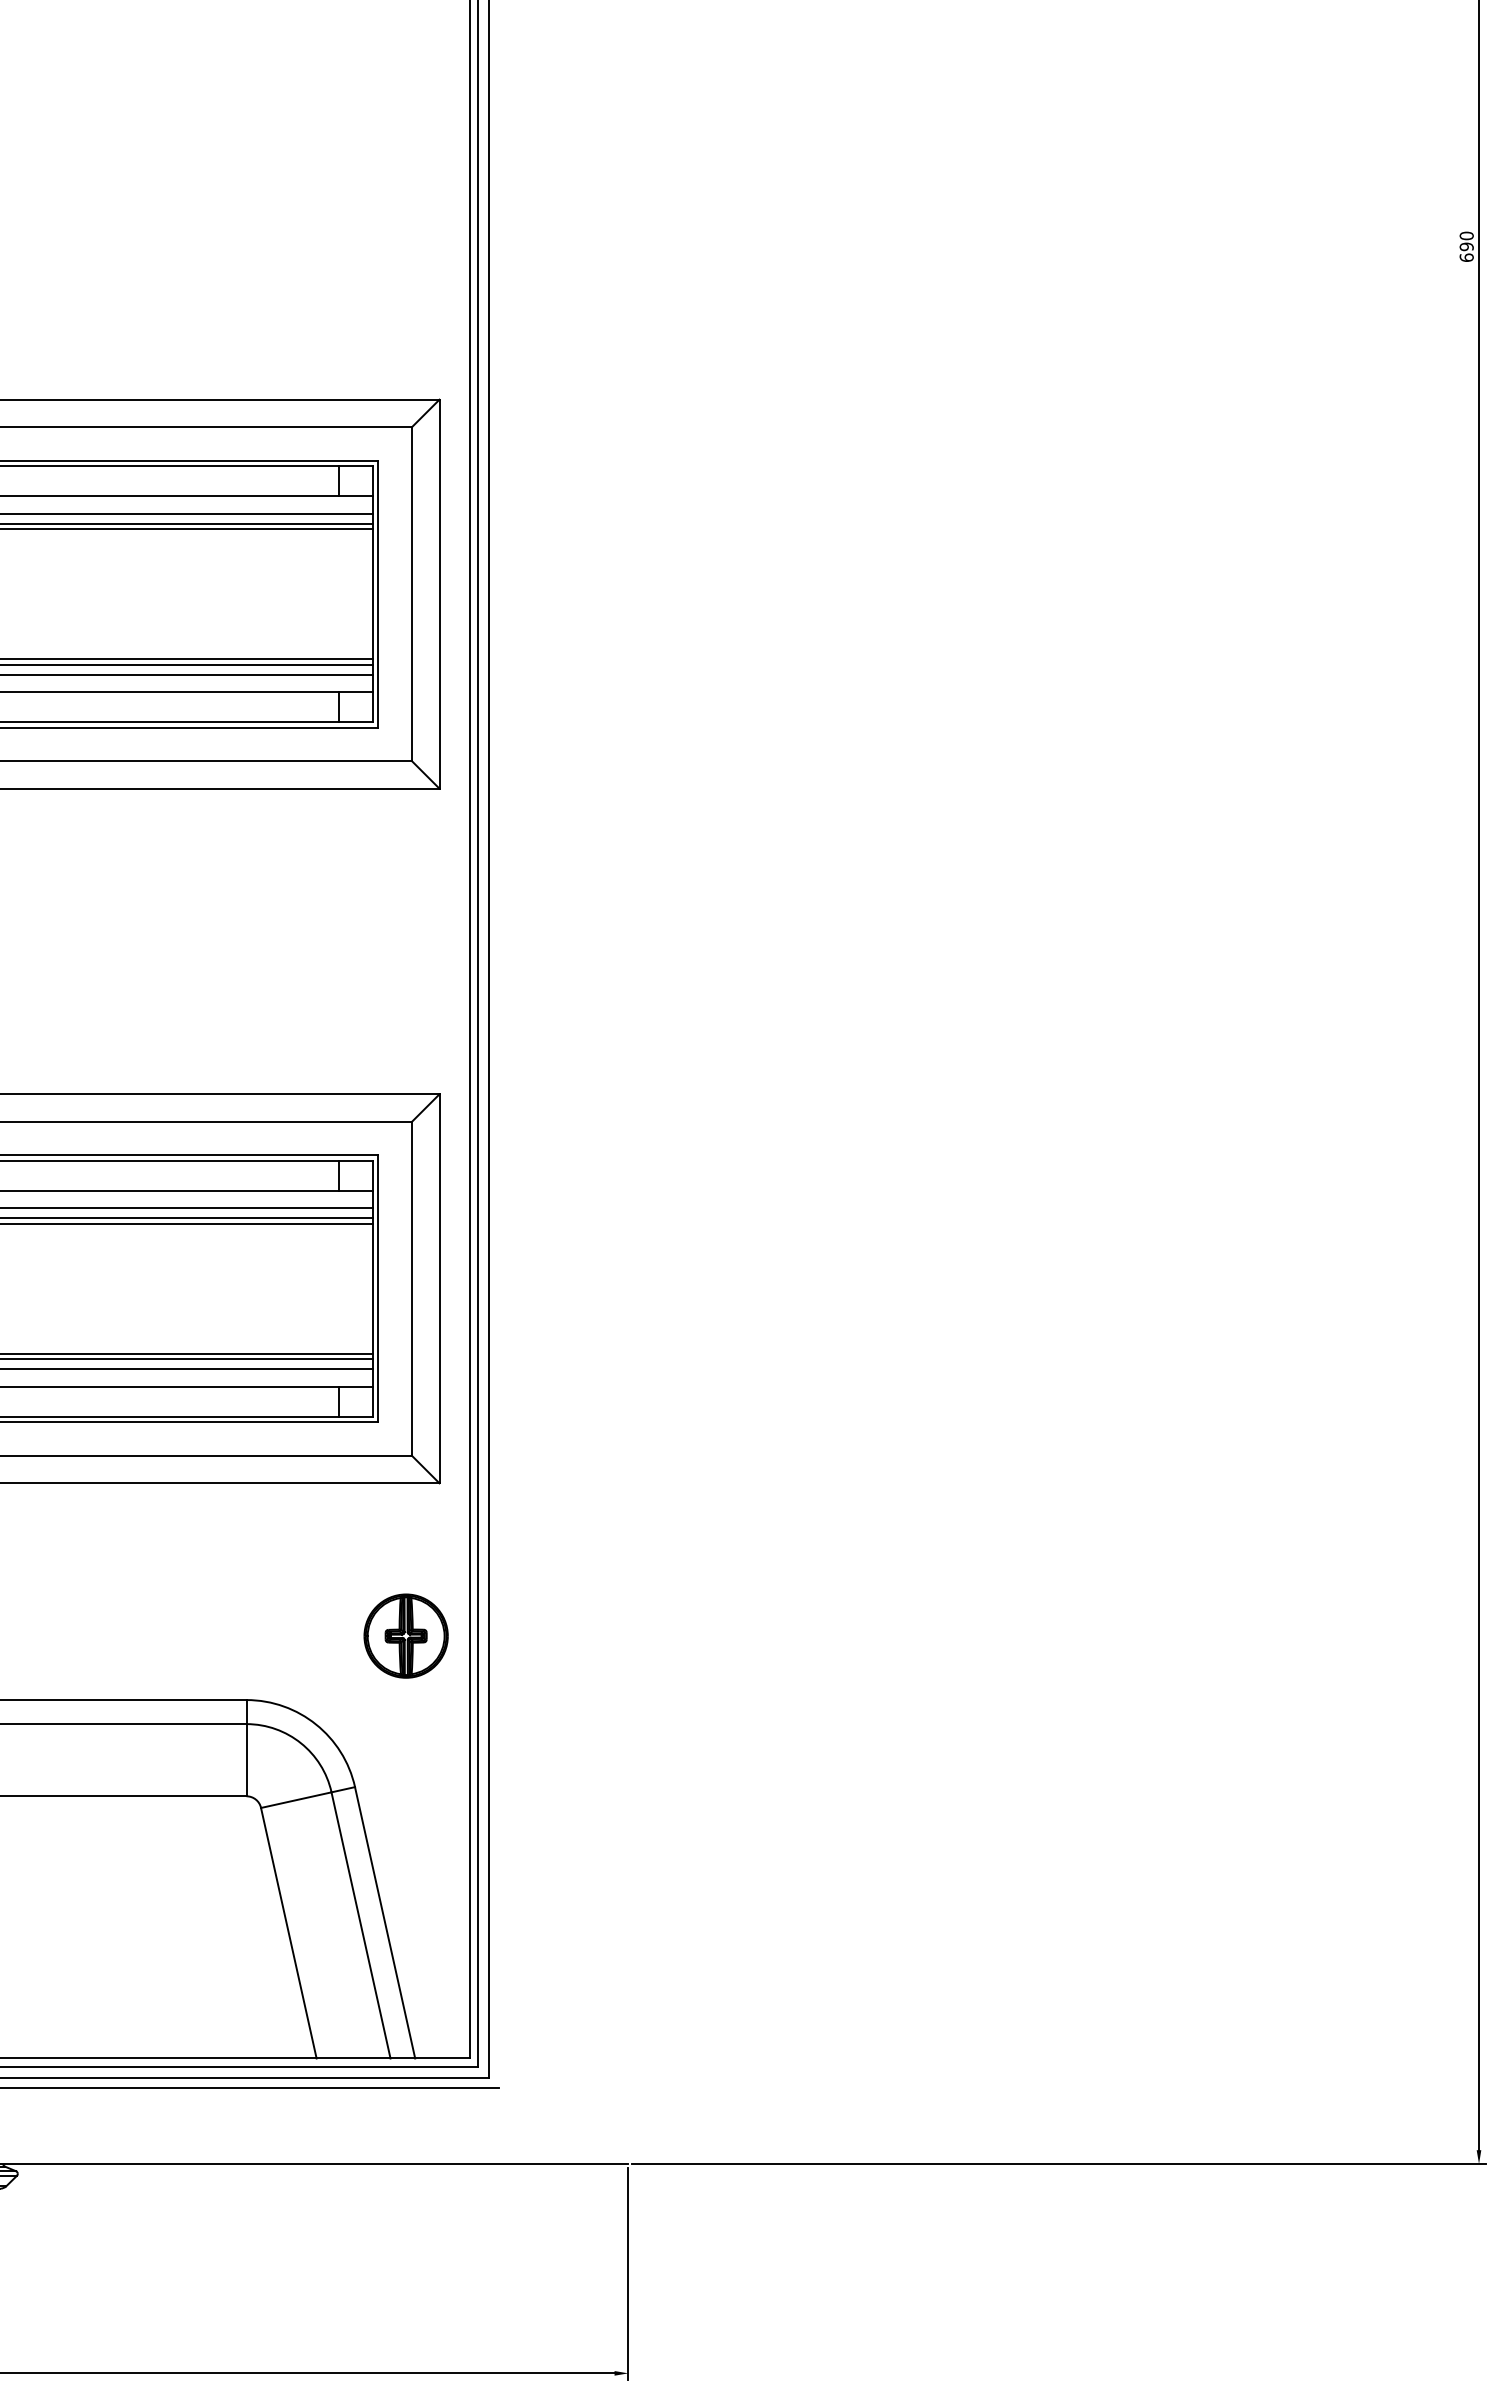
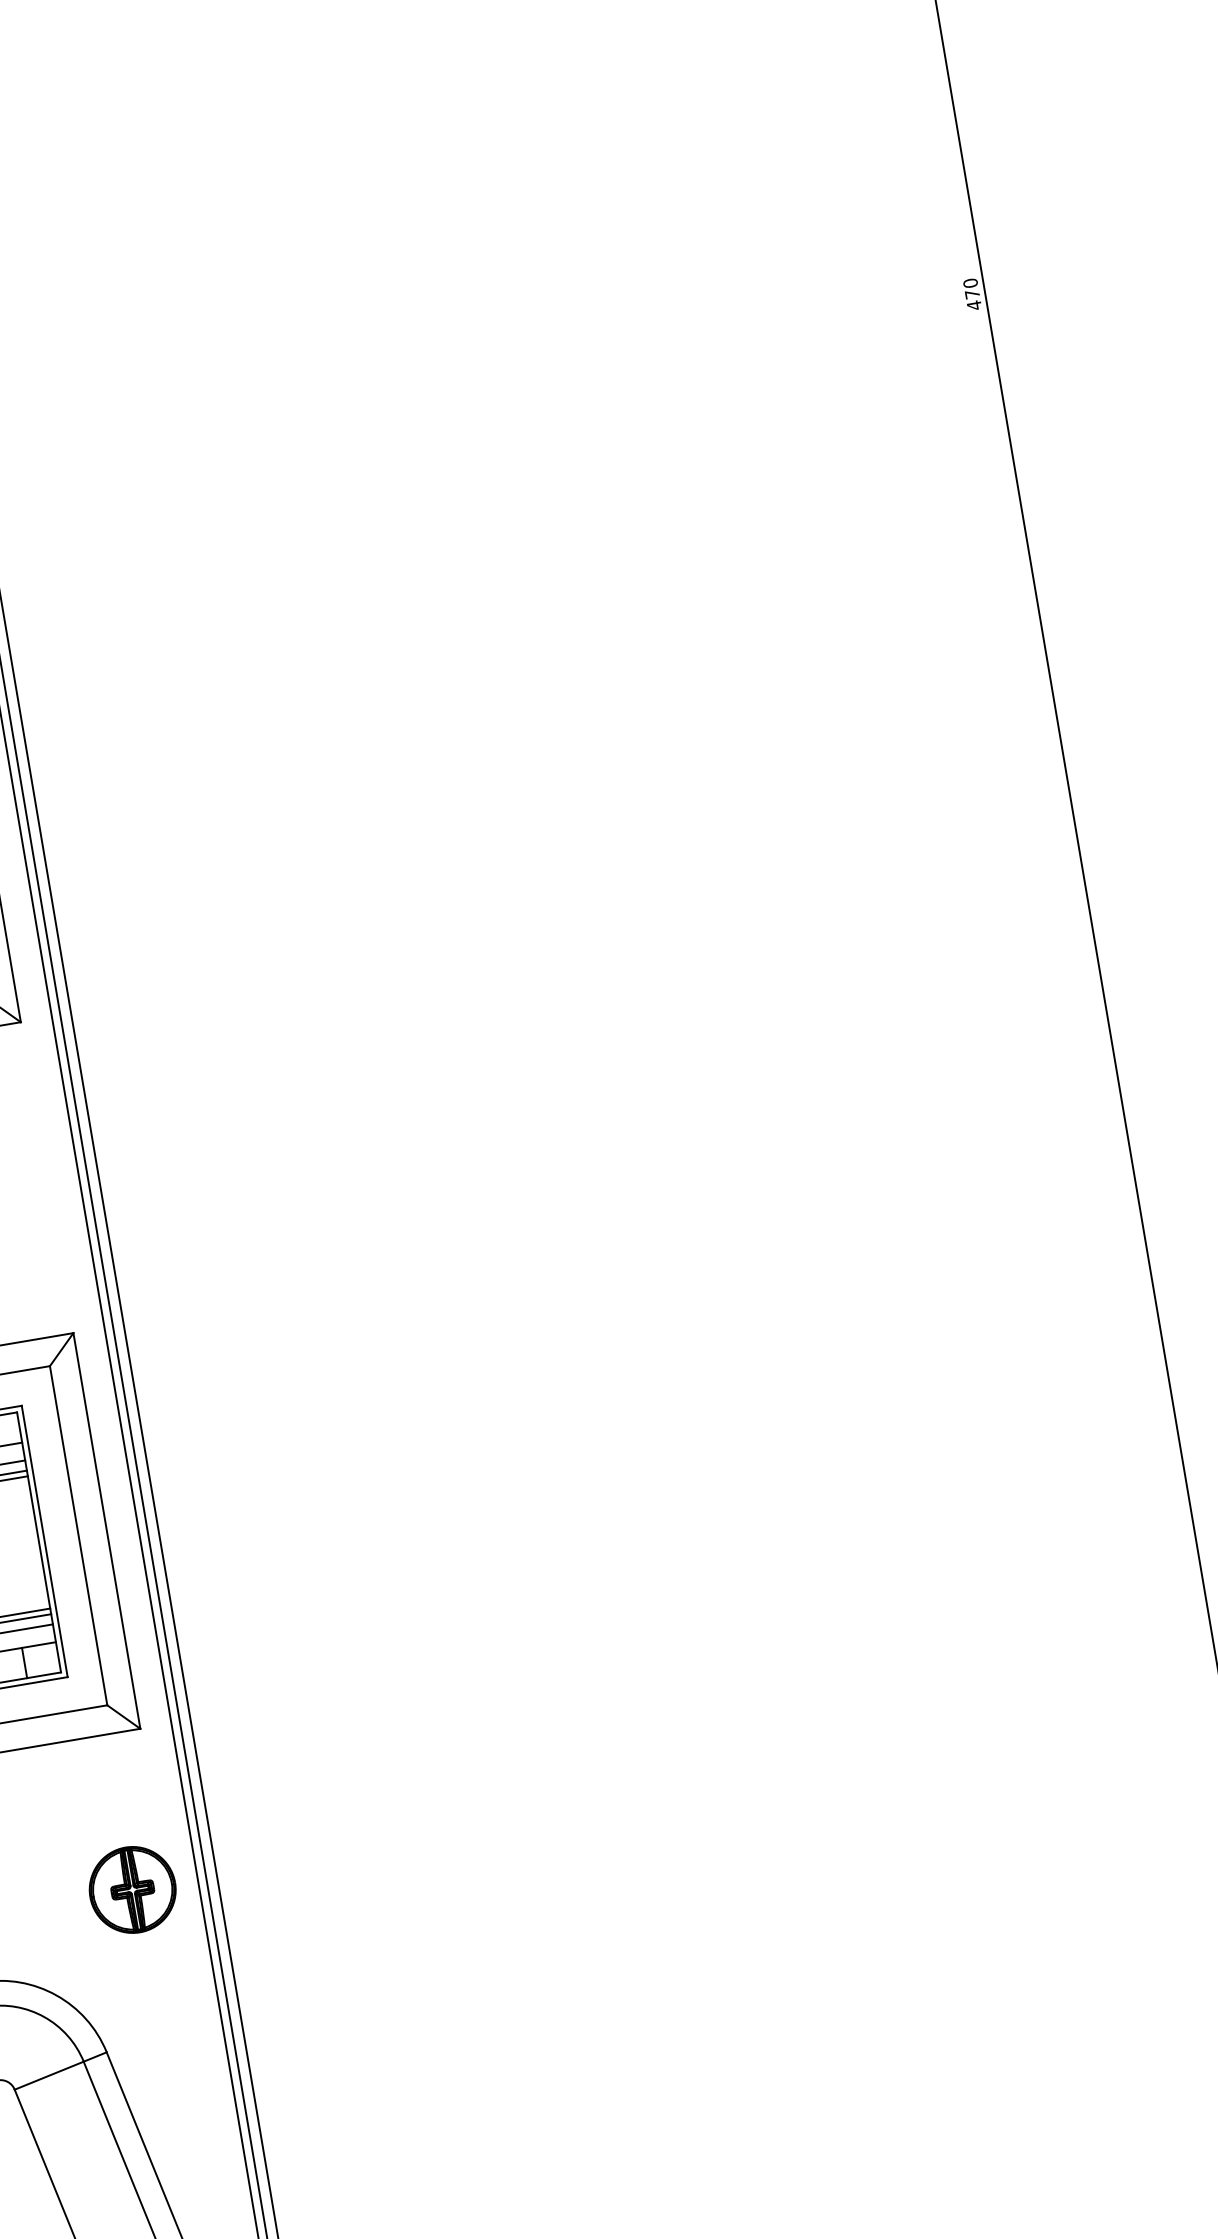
text: (1466, 252) -> (973, 300), 690 -> 470

